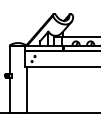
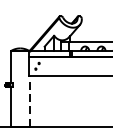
line: (26, 90) -> (29, 101), solid -> dashed

